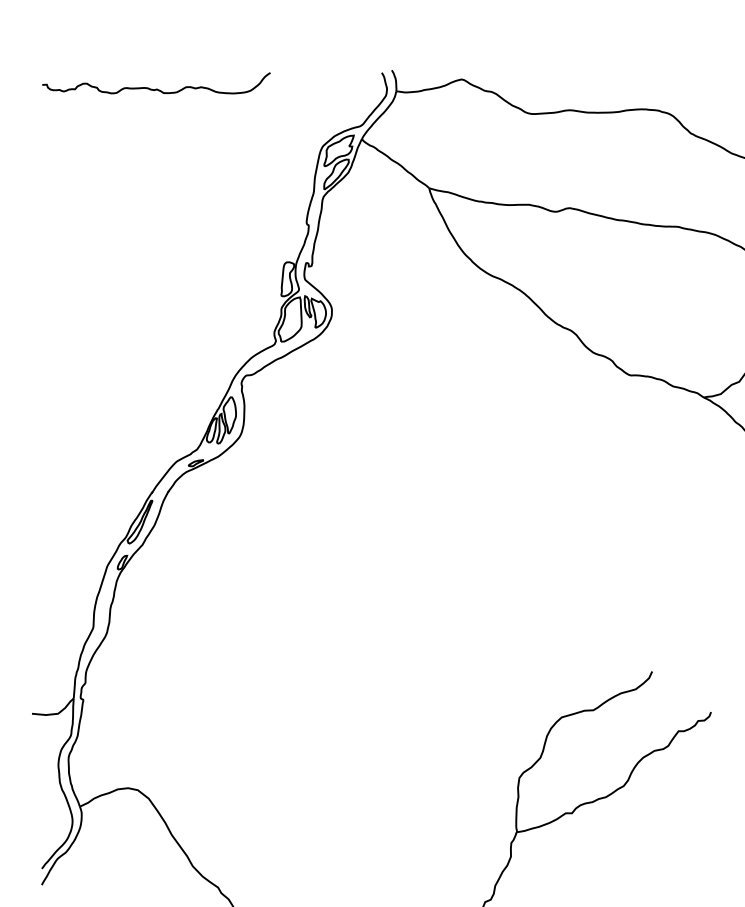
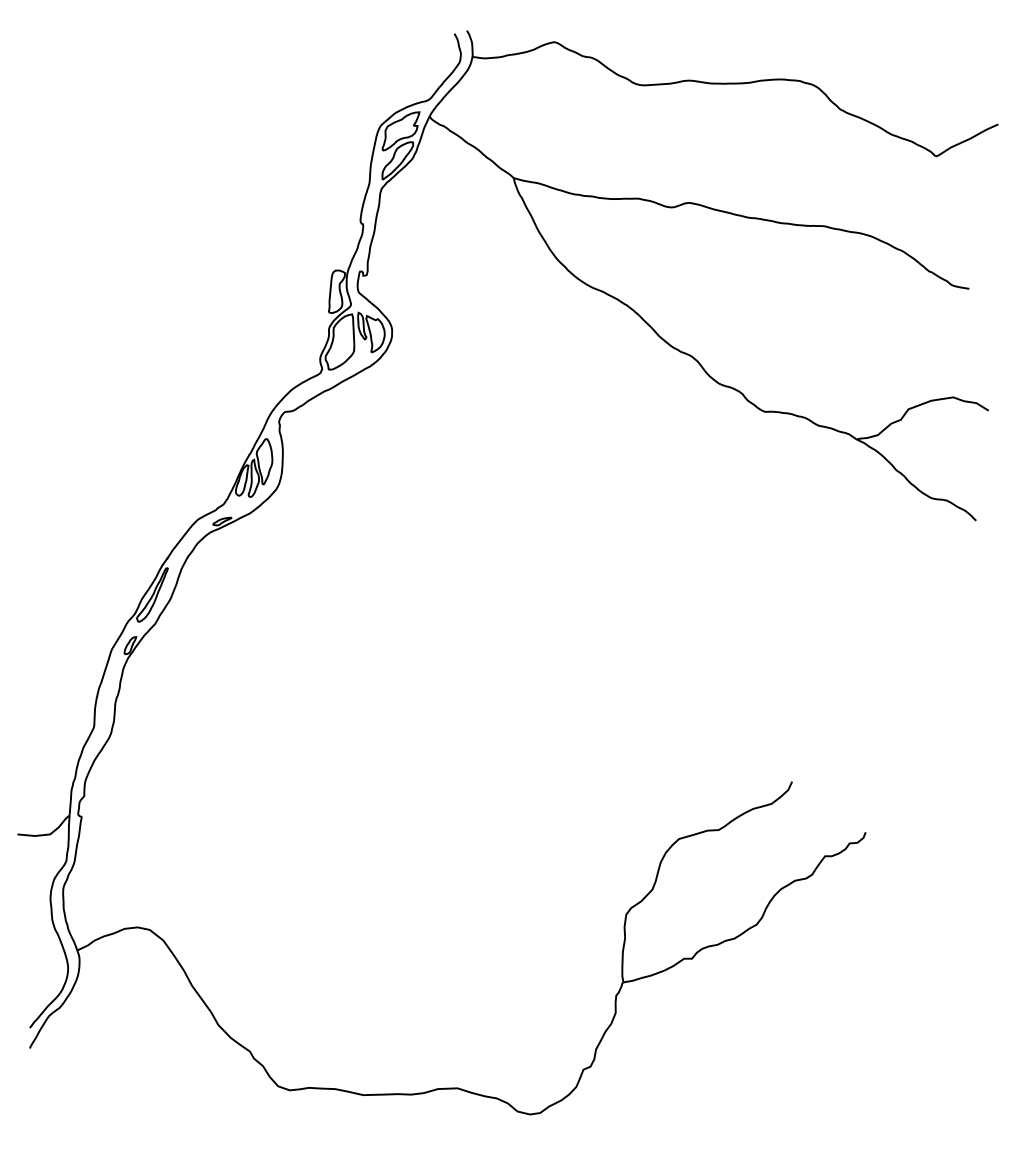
curve: (156, 88) -> (173, 53), removed

